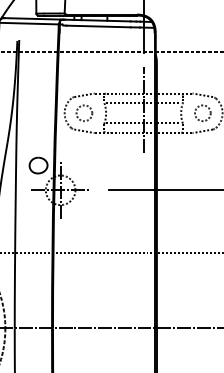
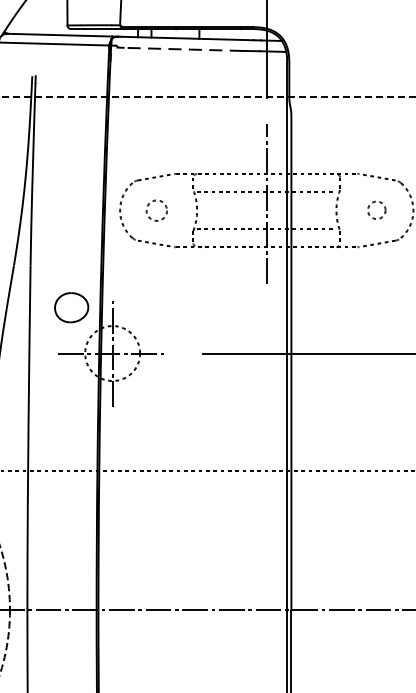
line: (98, 26) -> (182, 49), solid -> dashed
circle: (202, 112) -> (376, 209), size x0.6
circle: (84, 113) -> (156, 210), size x0.7

